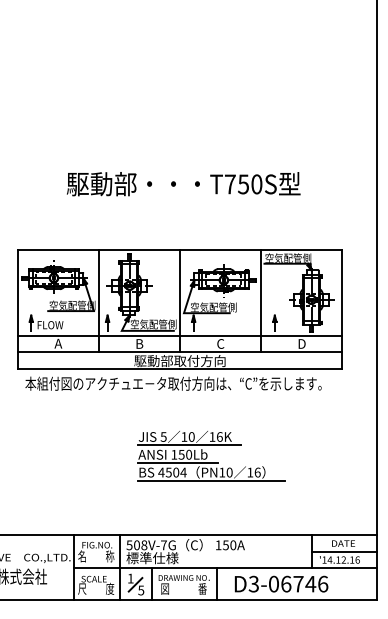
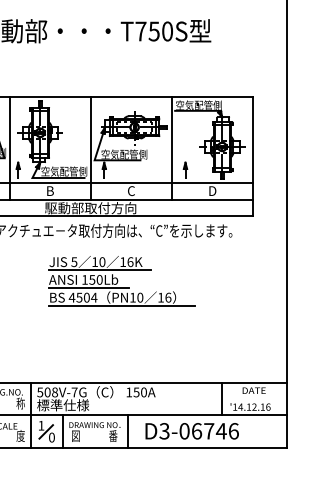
part: (211, 456) -> (122, 281), moved
line: (343, 551) -> (254, 398), removed
text: (141, 590) -> (52, 437), 5 -> 0

